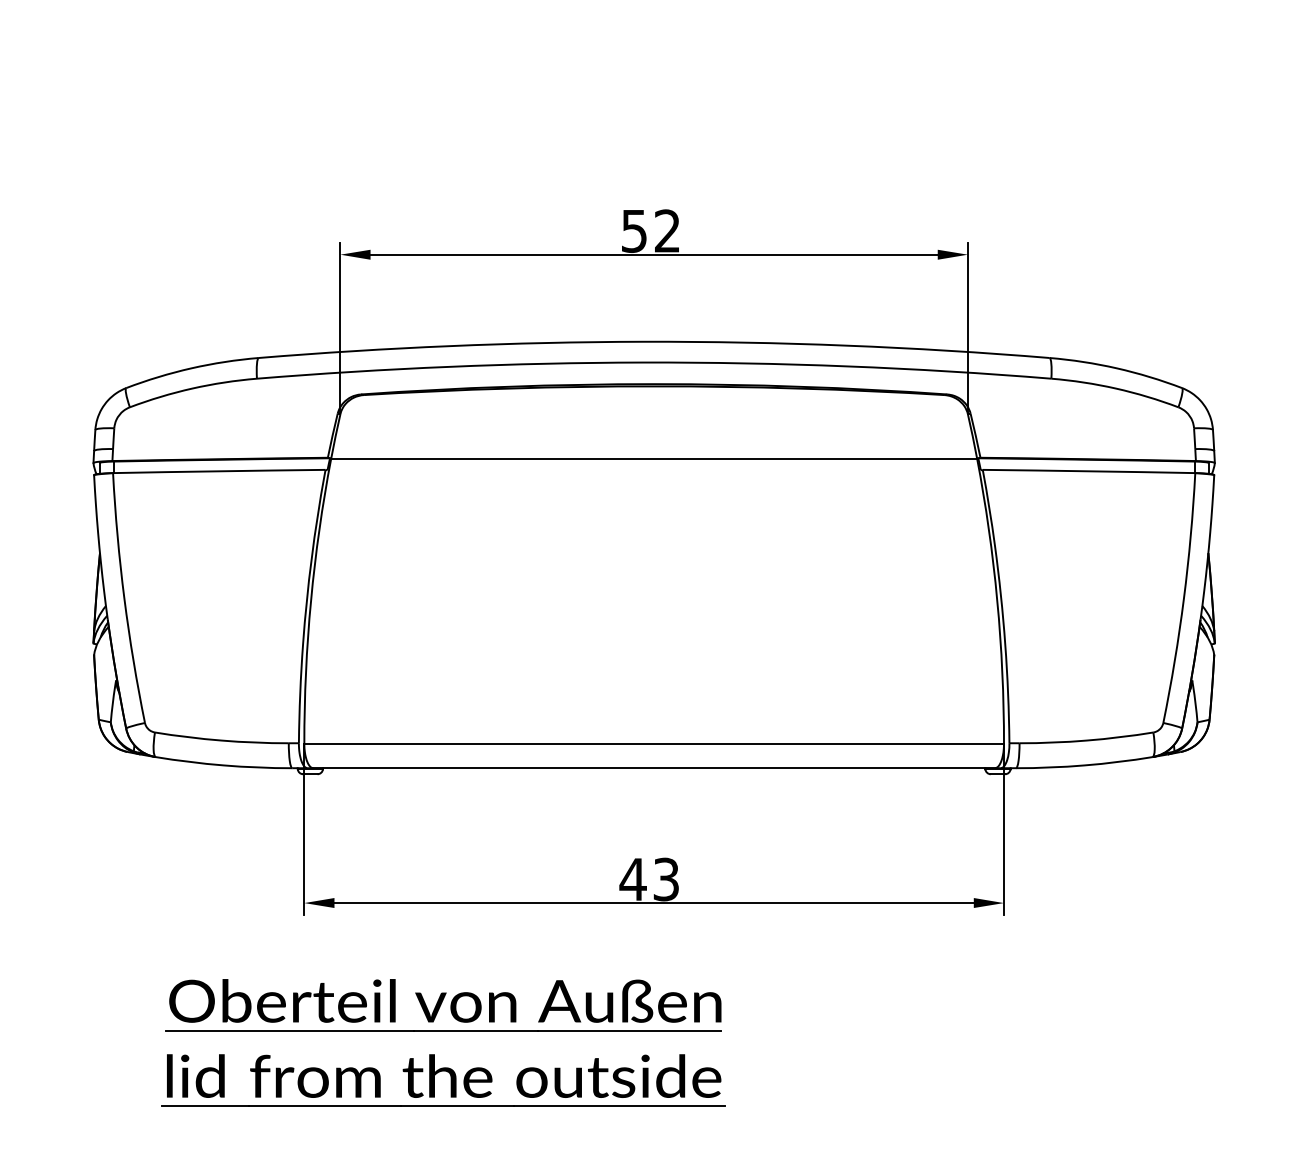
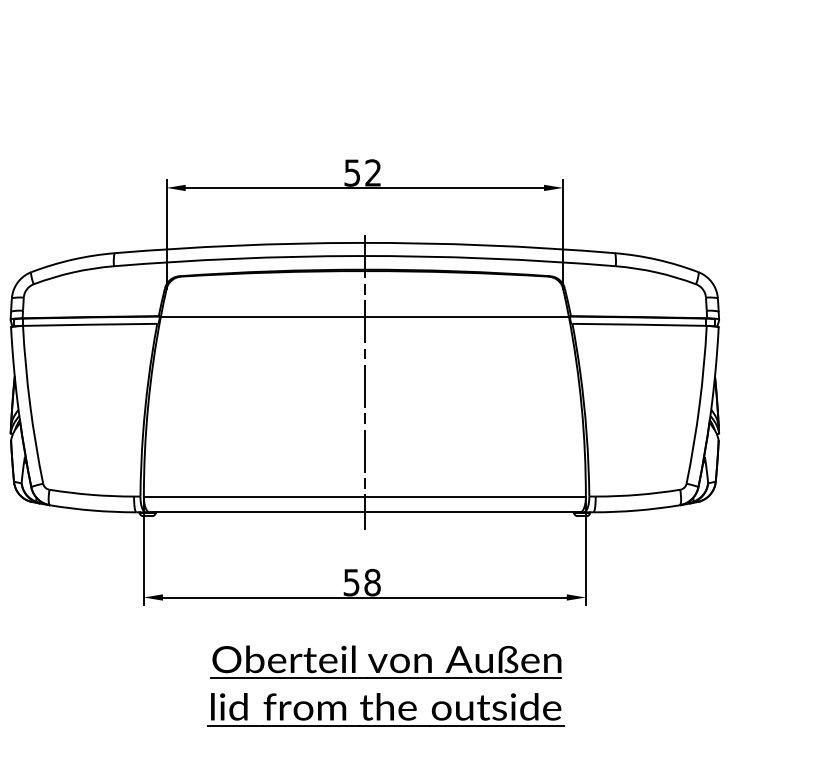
line: (653, 562) -> (364, 382), added
text: (648, 879) -> (361, 582), 43 -> 58
part: (443, 1031) -> (385, 678), moved

